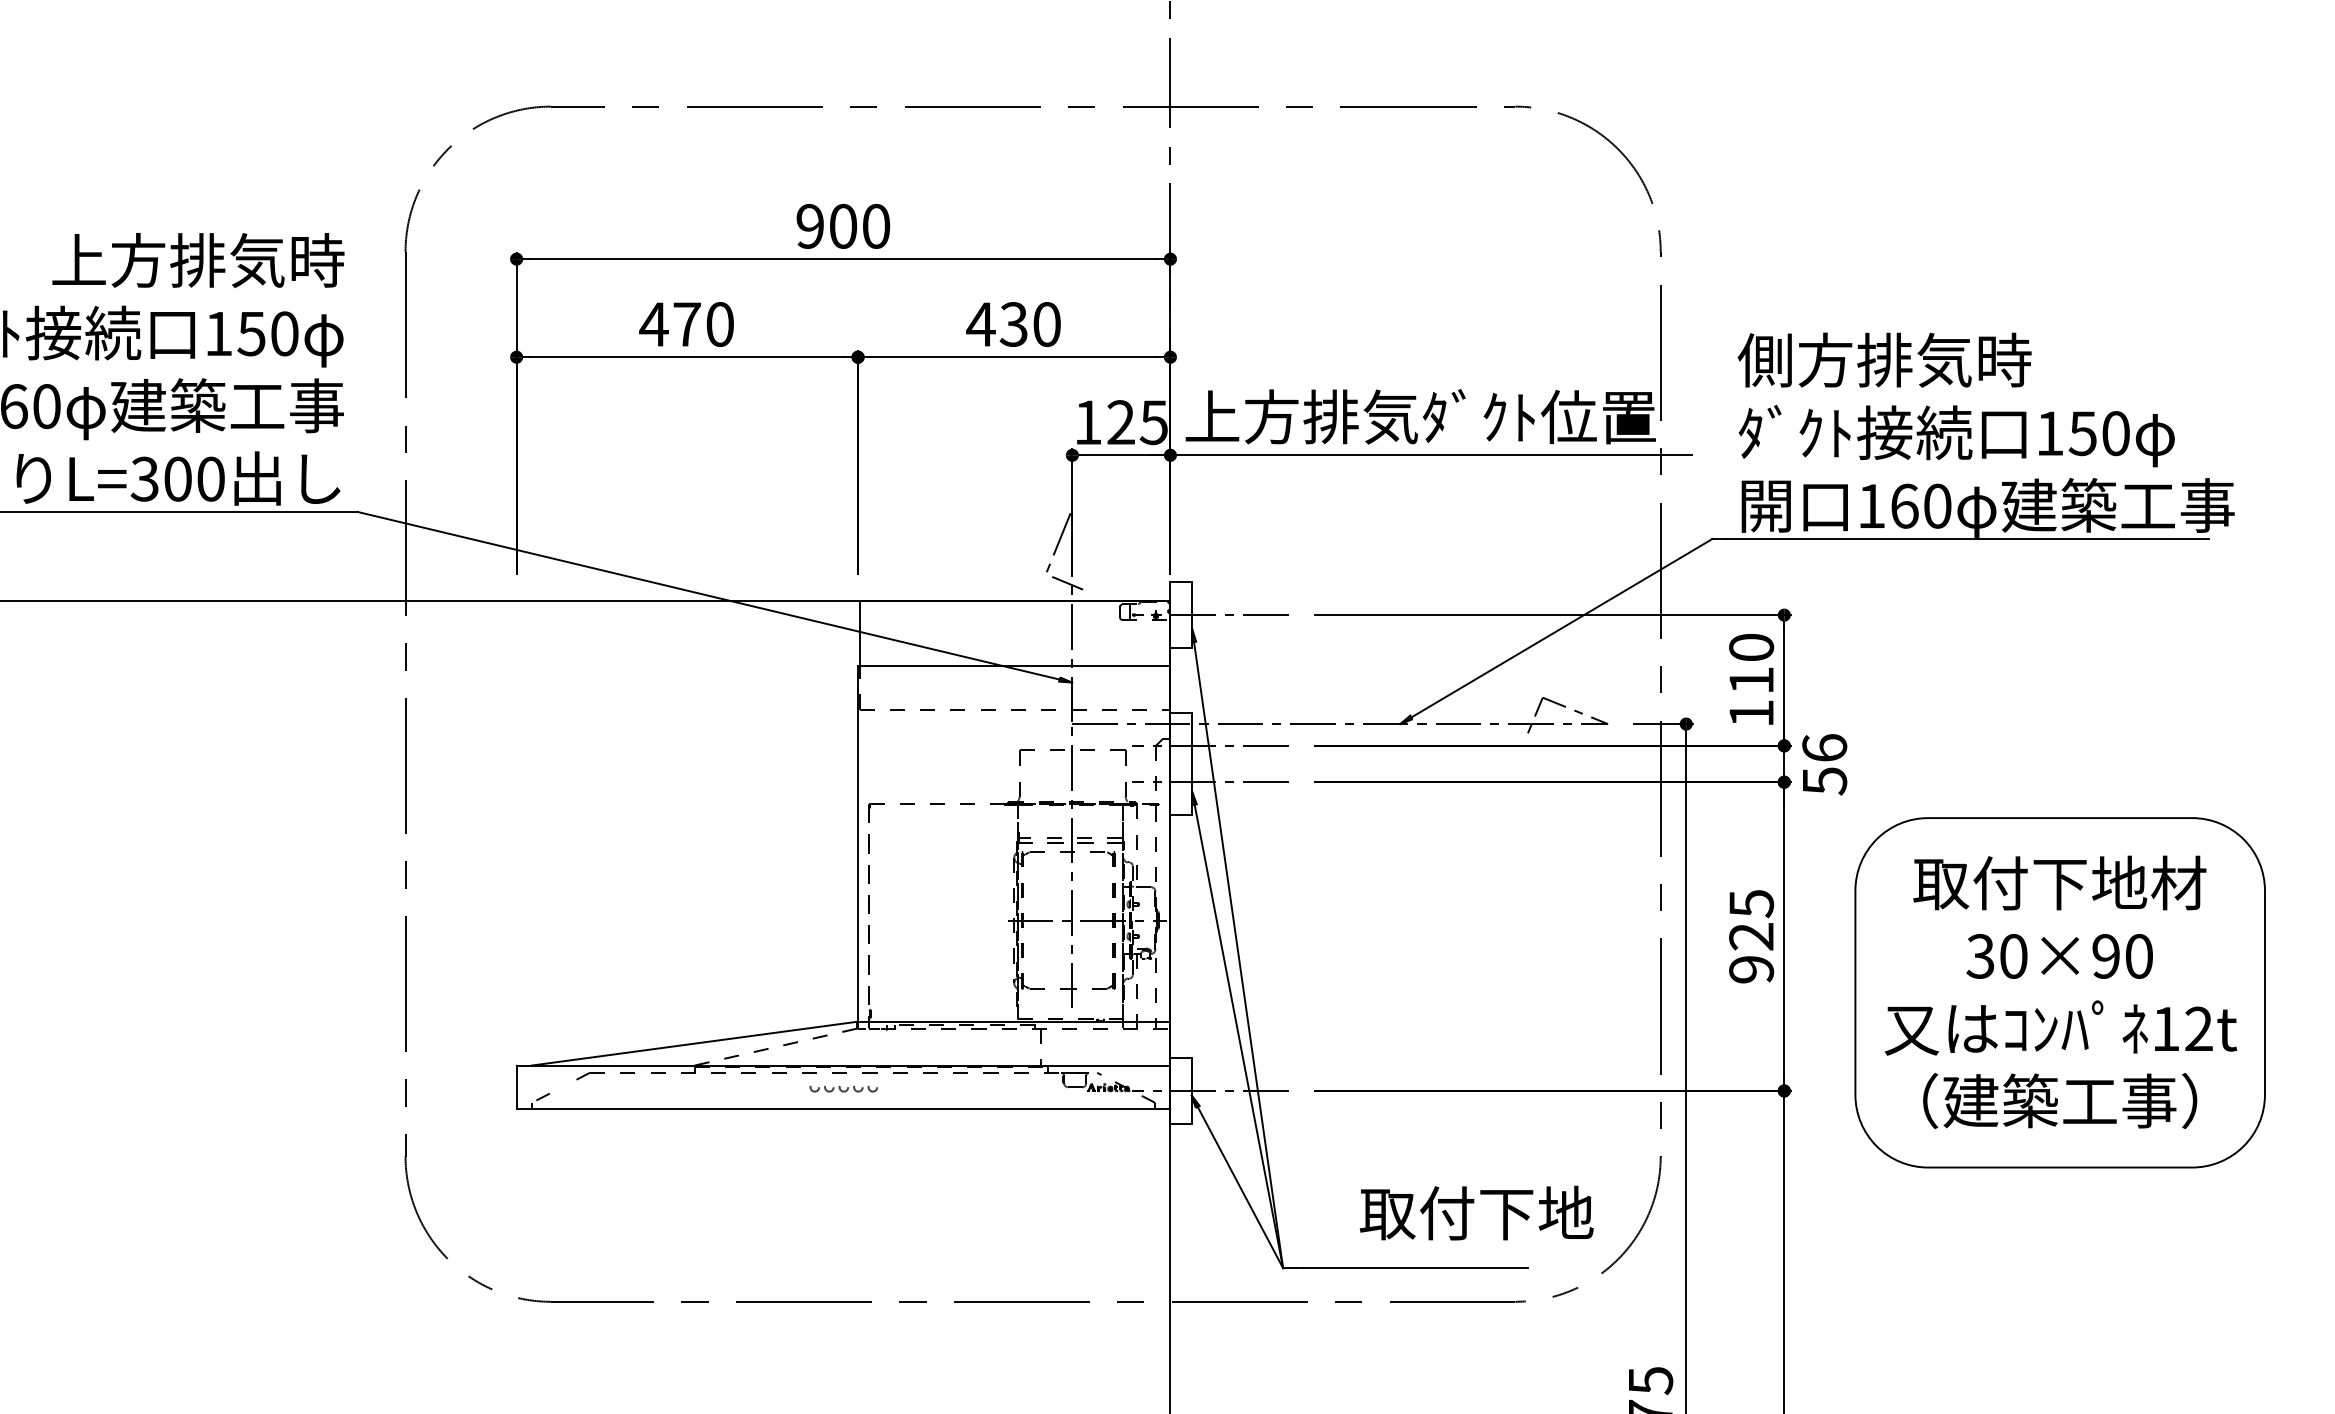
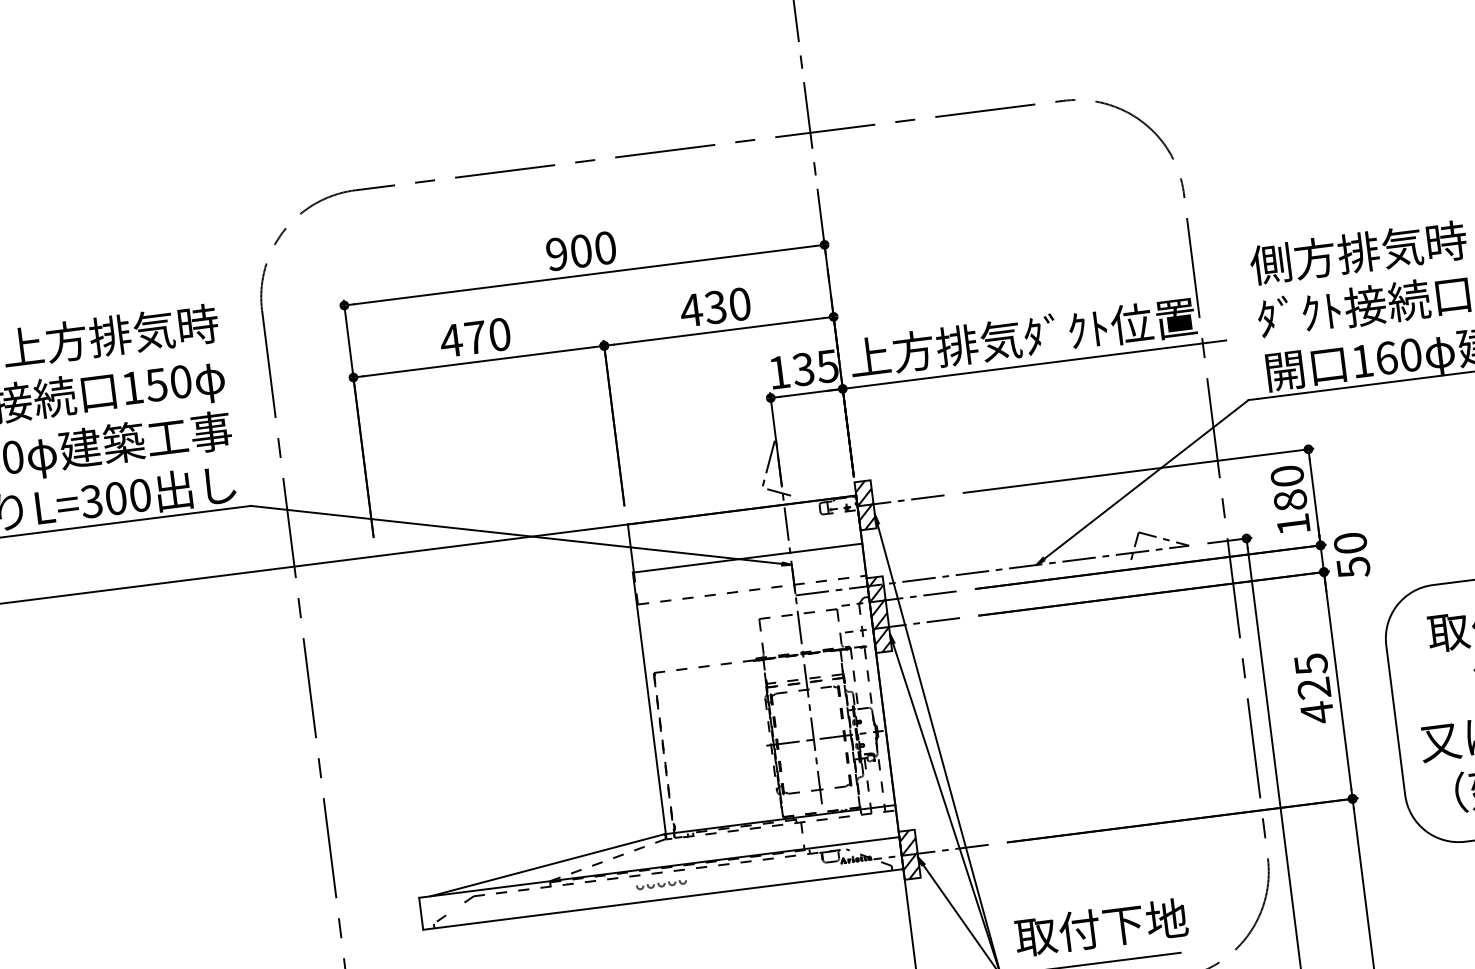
text: (1120, 422) -> (803, 369), 125 -> 135
hatch: (1181, 614) -> (865, 504), added
text: (1751, 680) -> (1290, 500), 110 -> 180
text: (1824, 747) -> (1350, 542), 56 -> 50
hatch: (1181, 763) -> (879, 614), added
text: (1751, 969) -> (1317, 712), 925 -> 425
hatch: (1181, 1090) -> (909, 854), added
text: (1476, 1212) -> (1101, 927), moved

